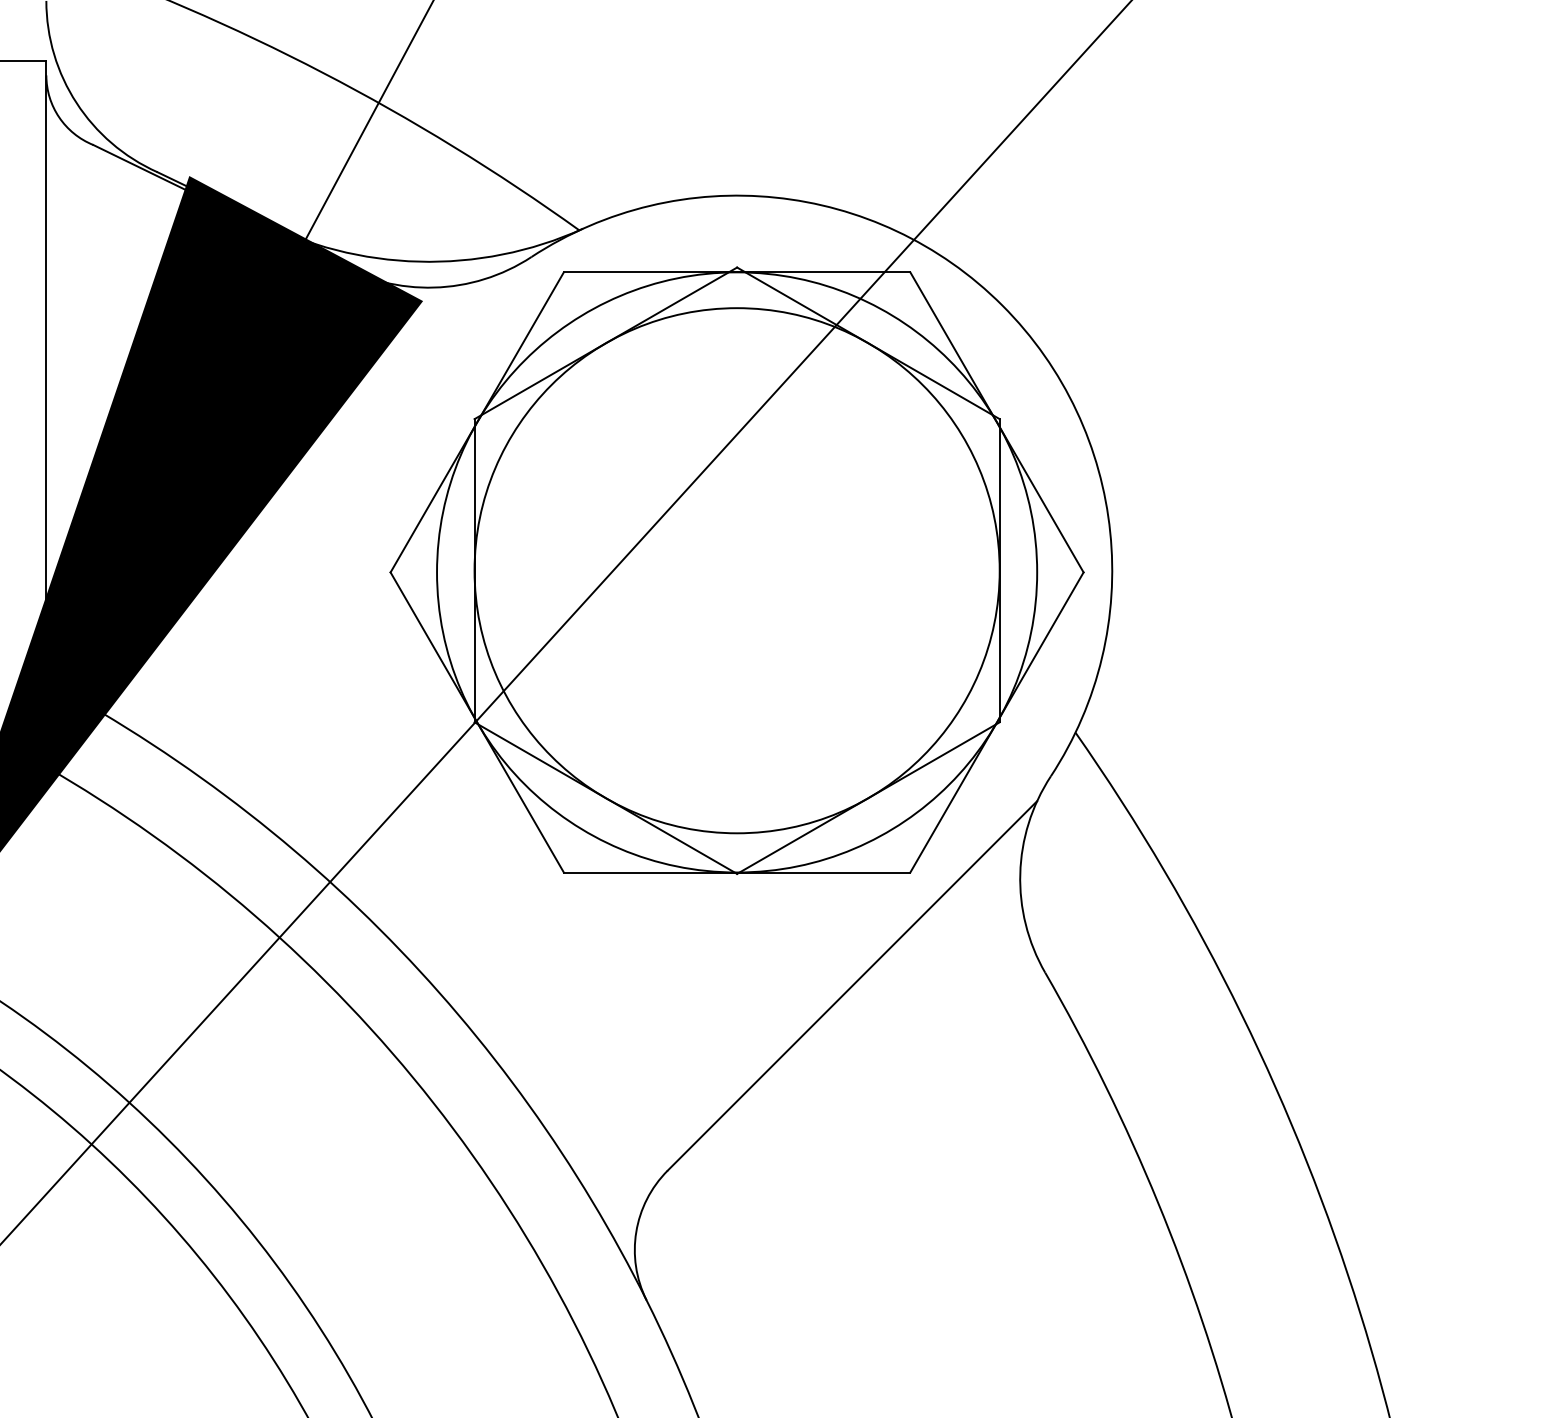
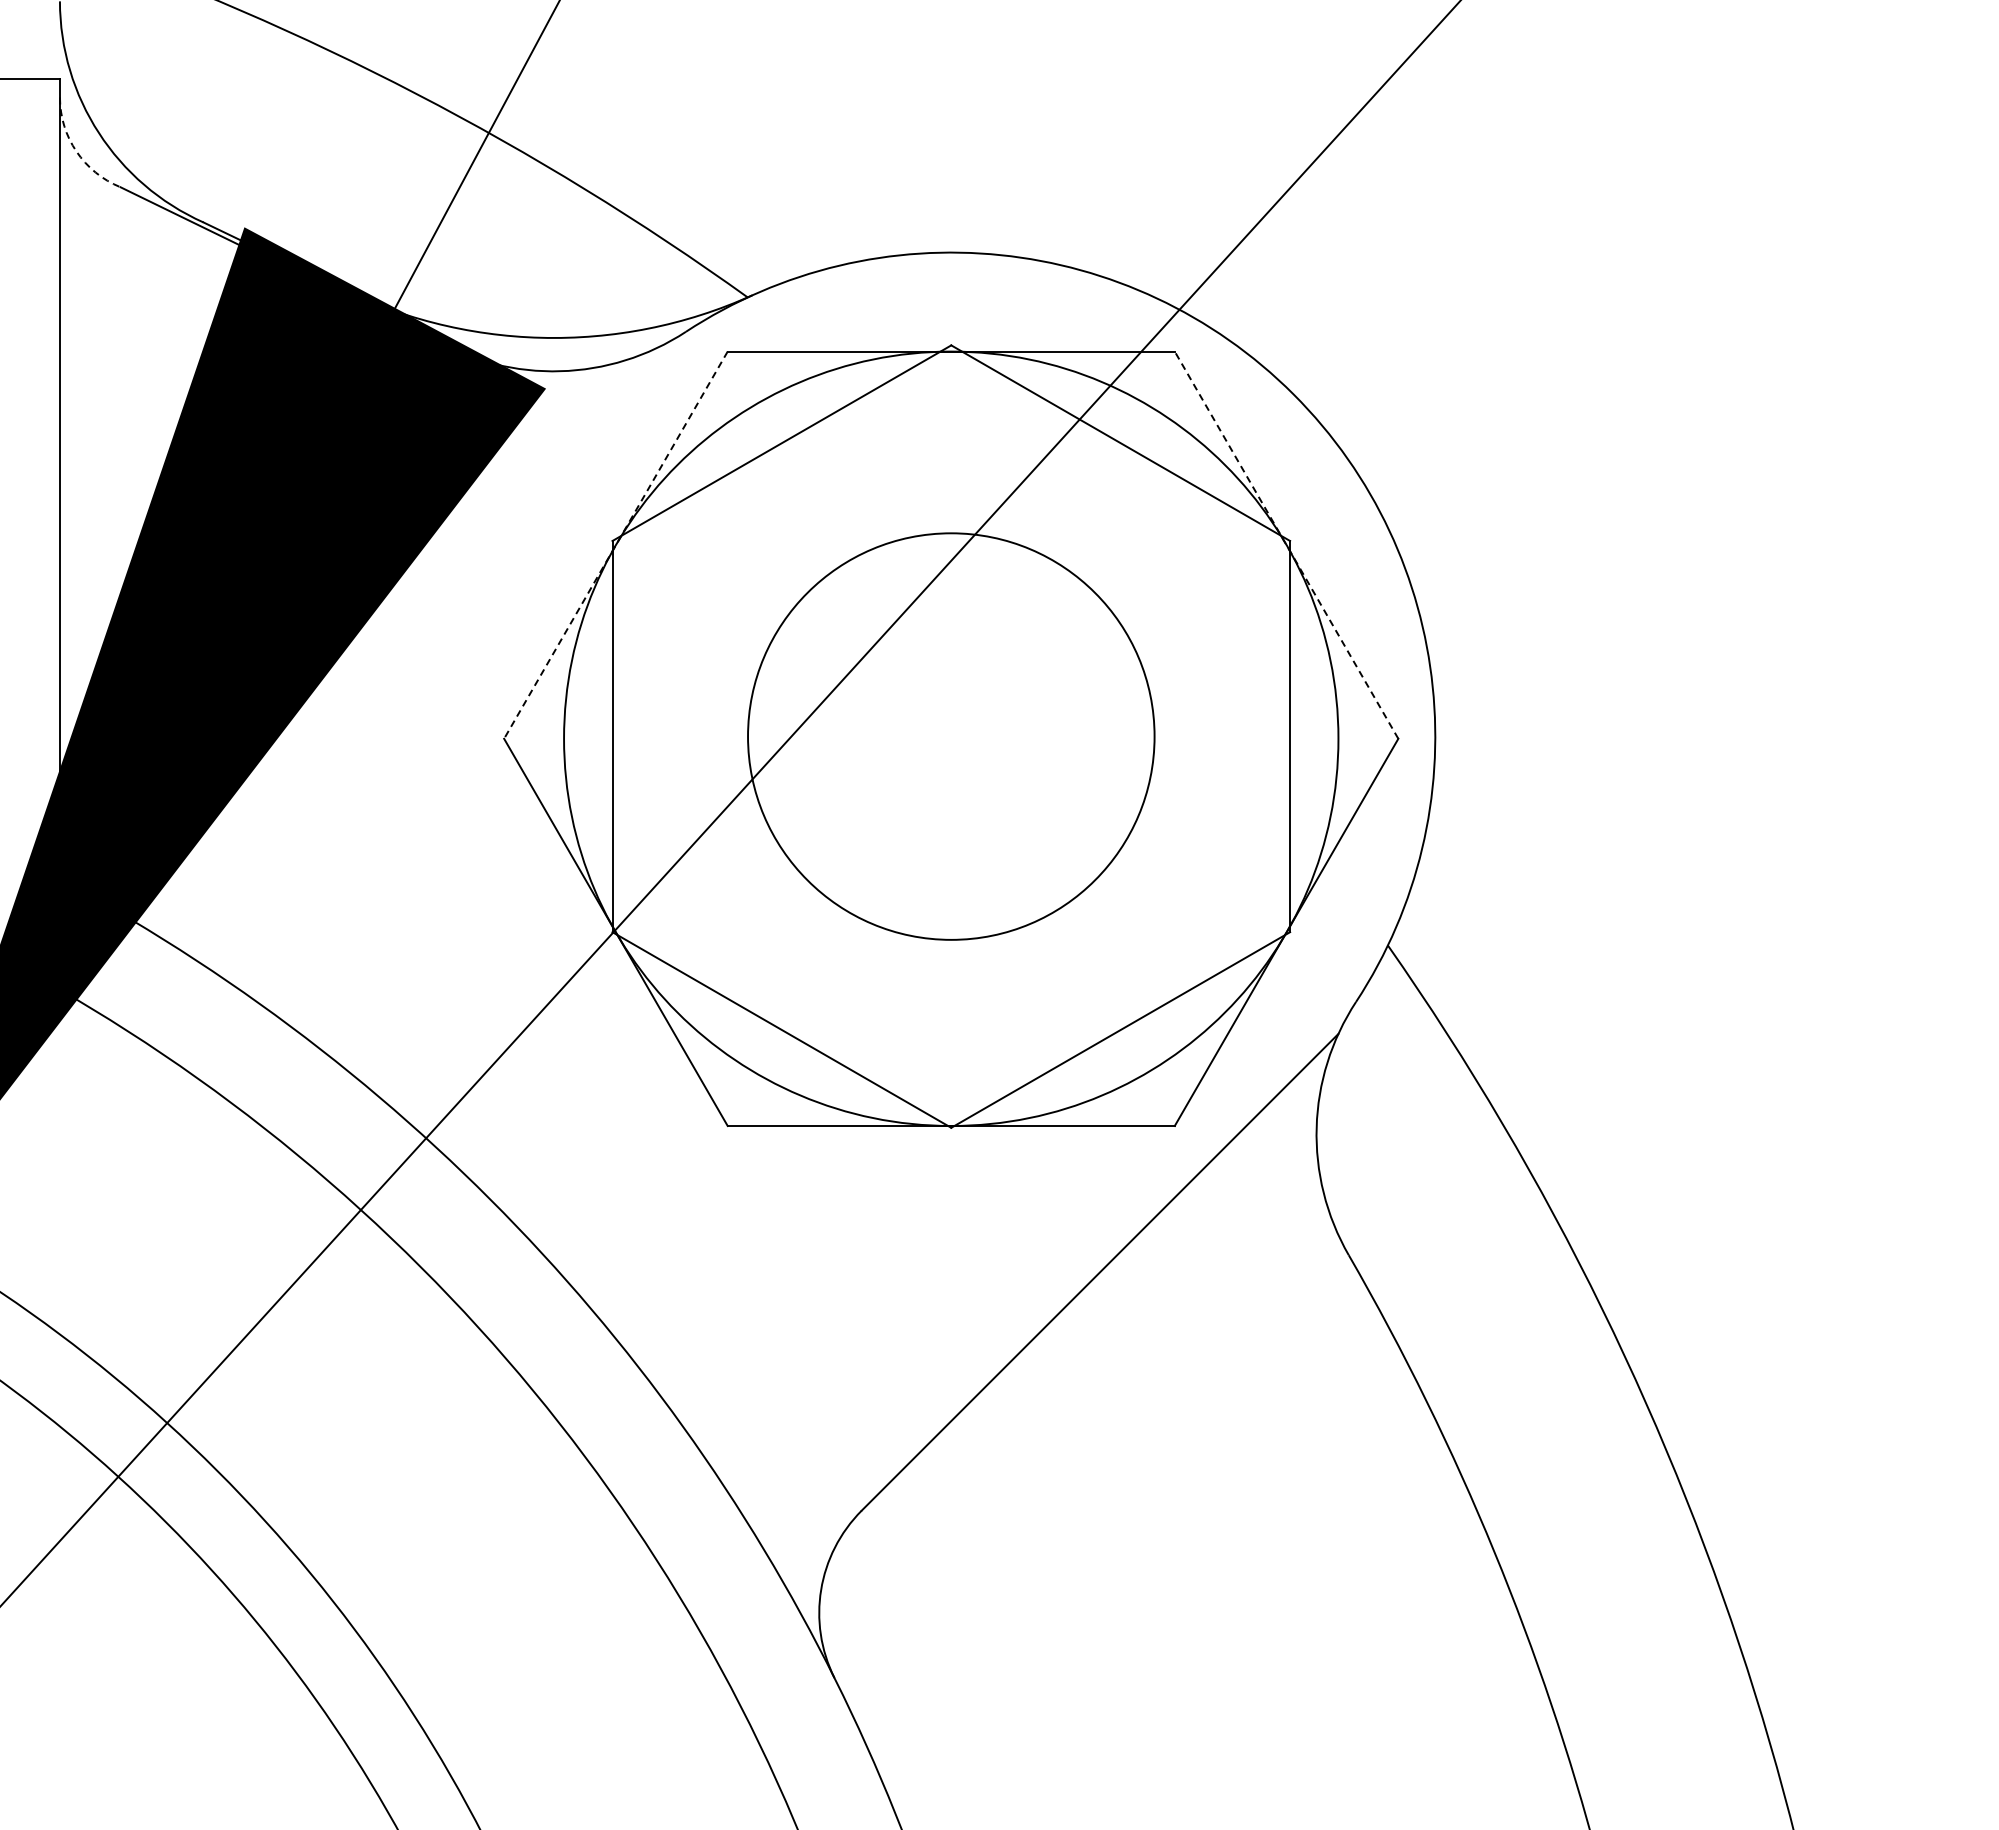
arc: (59, 117) -> (76, 151), solid -> dashed
line: (476, 422) -> (615, 545), solid -> dashed
line: (996, 422) -> (1286, 545), solid -> dashed
circle: (737, 570) -> (951, 736), size x0.6

